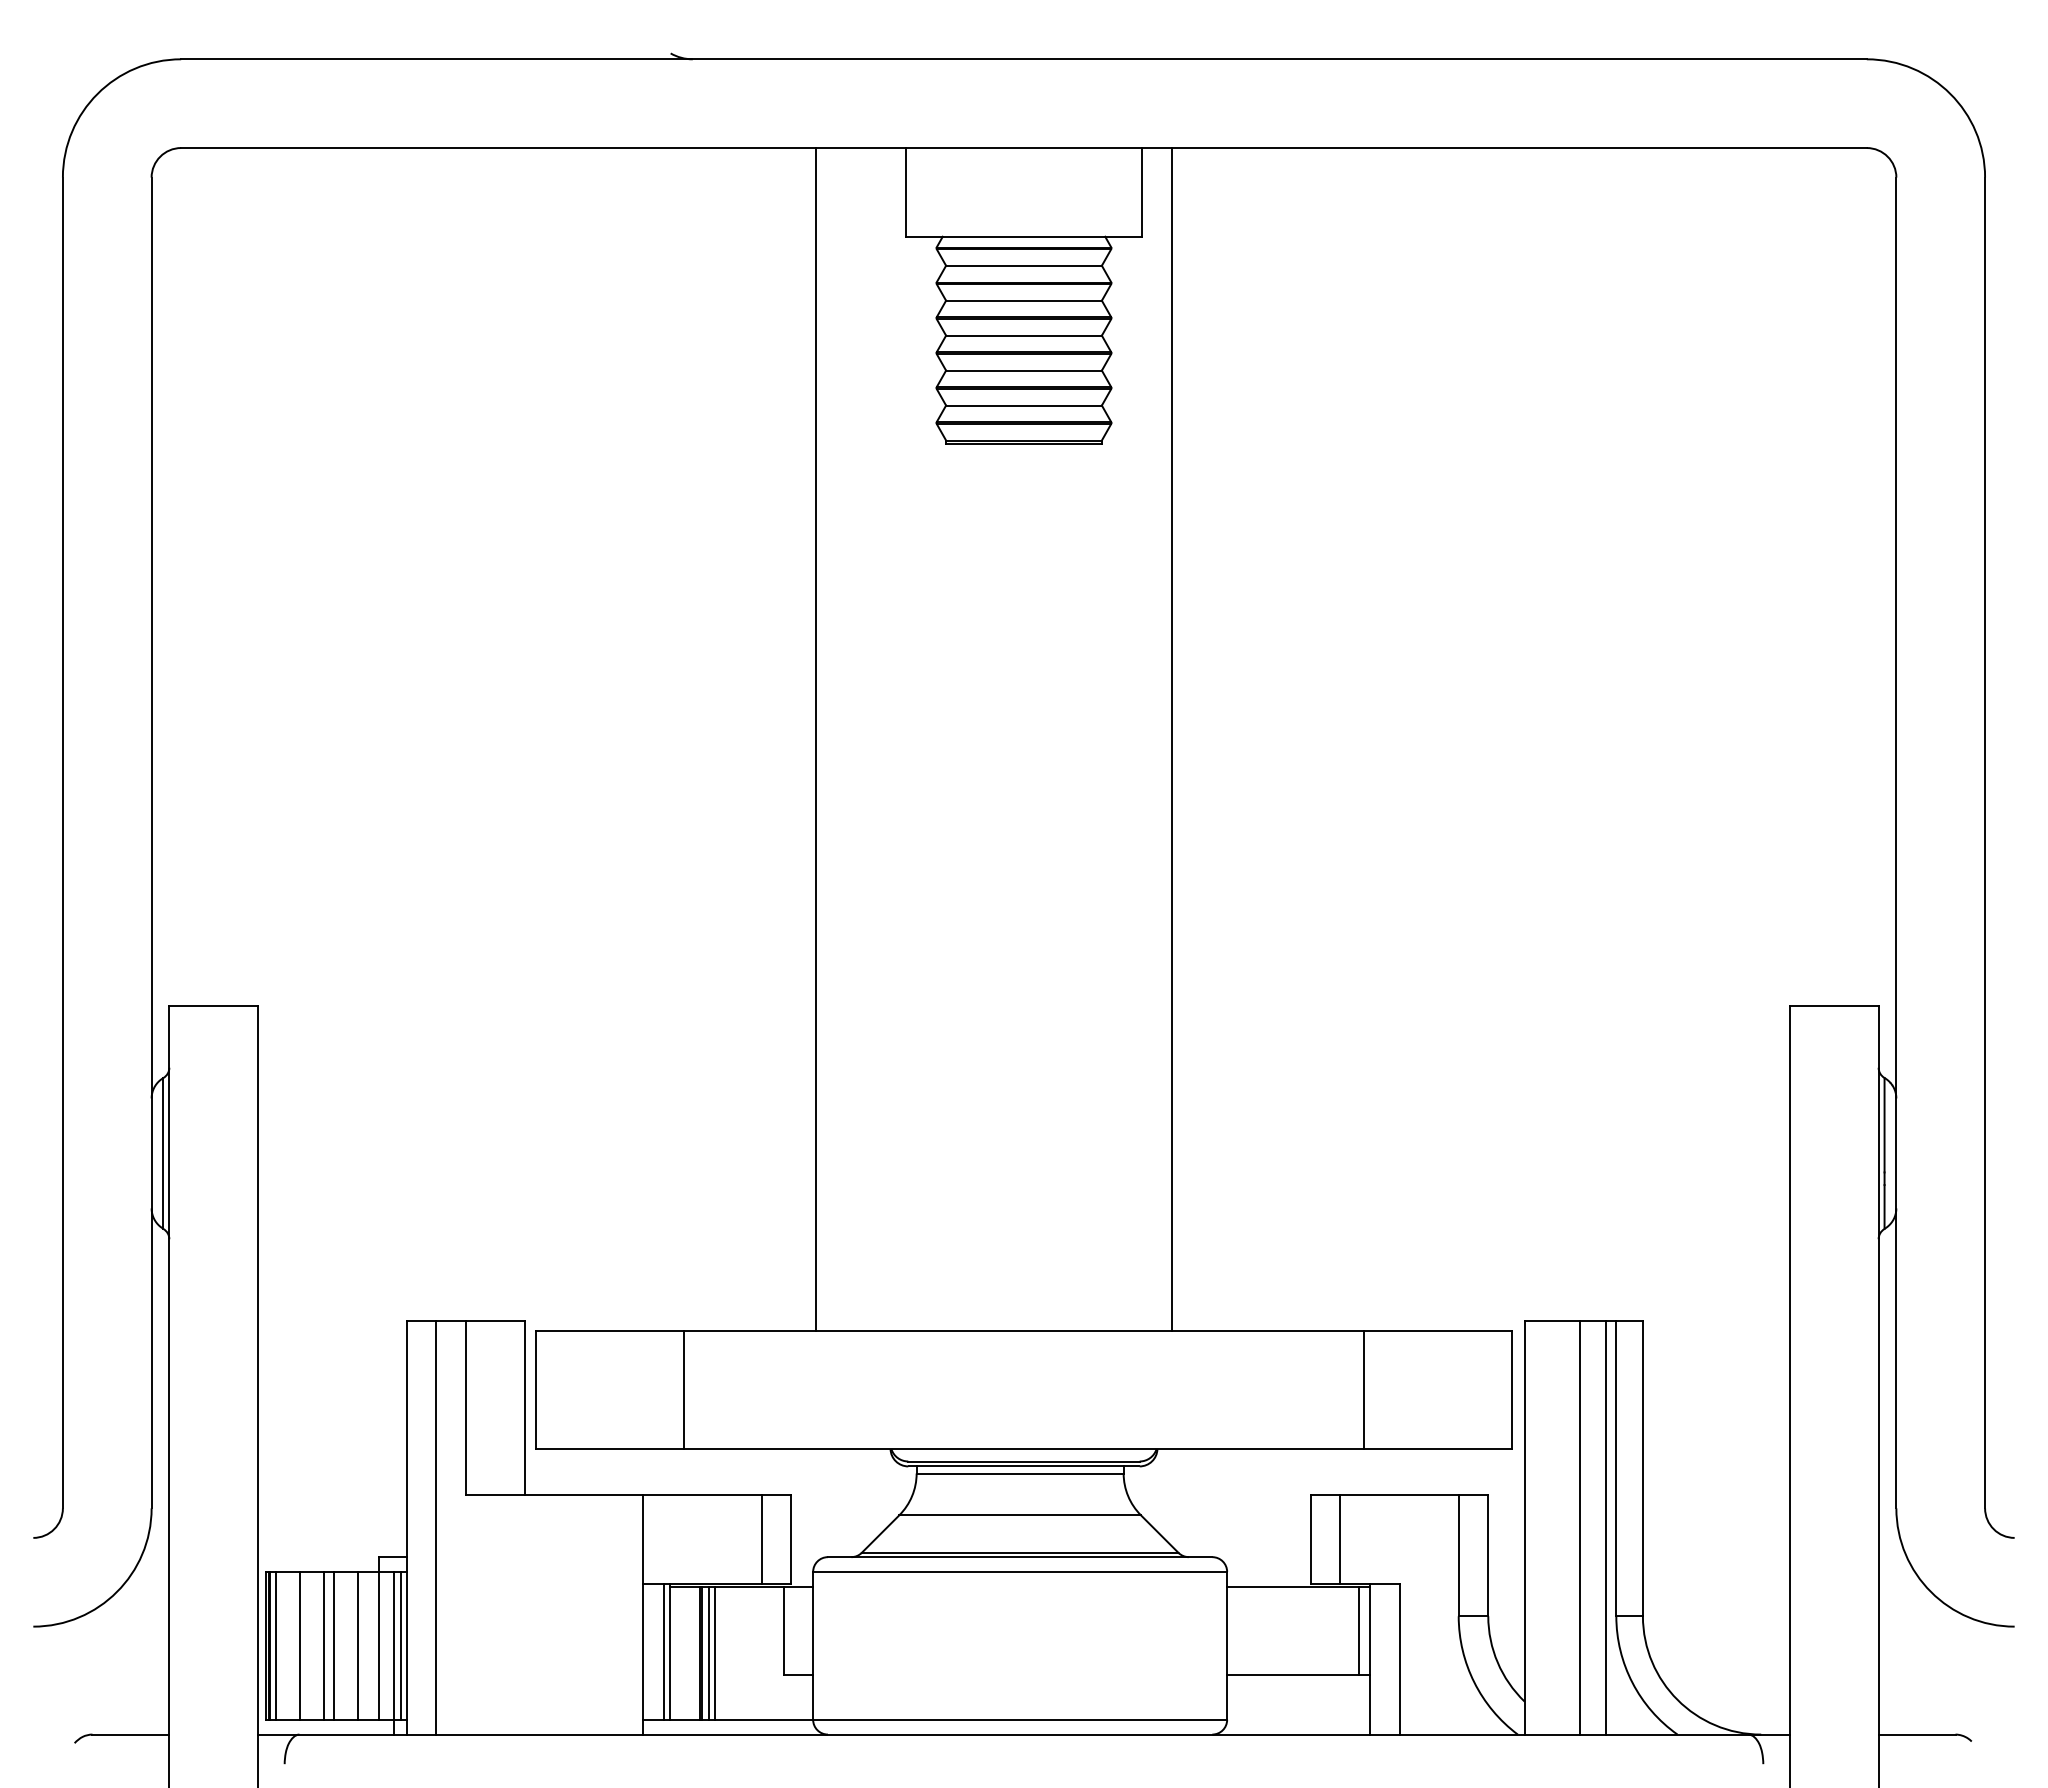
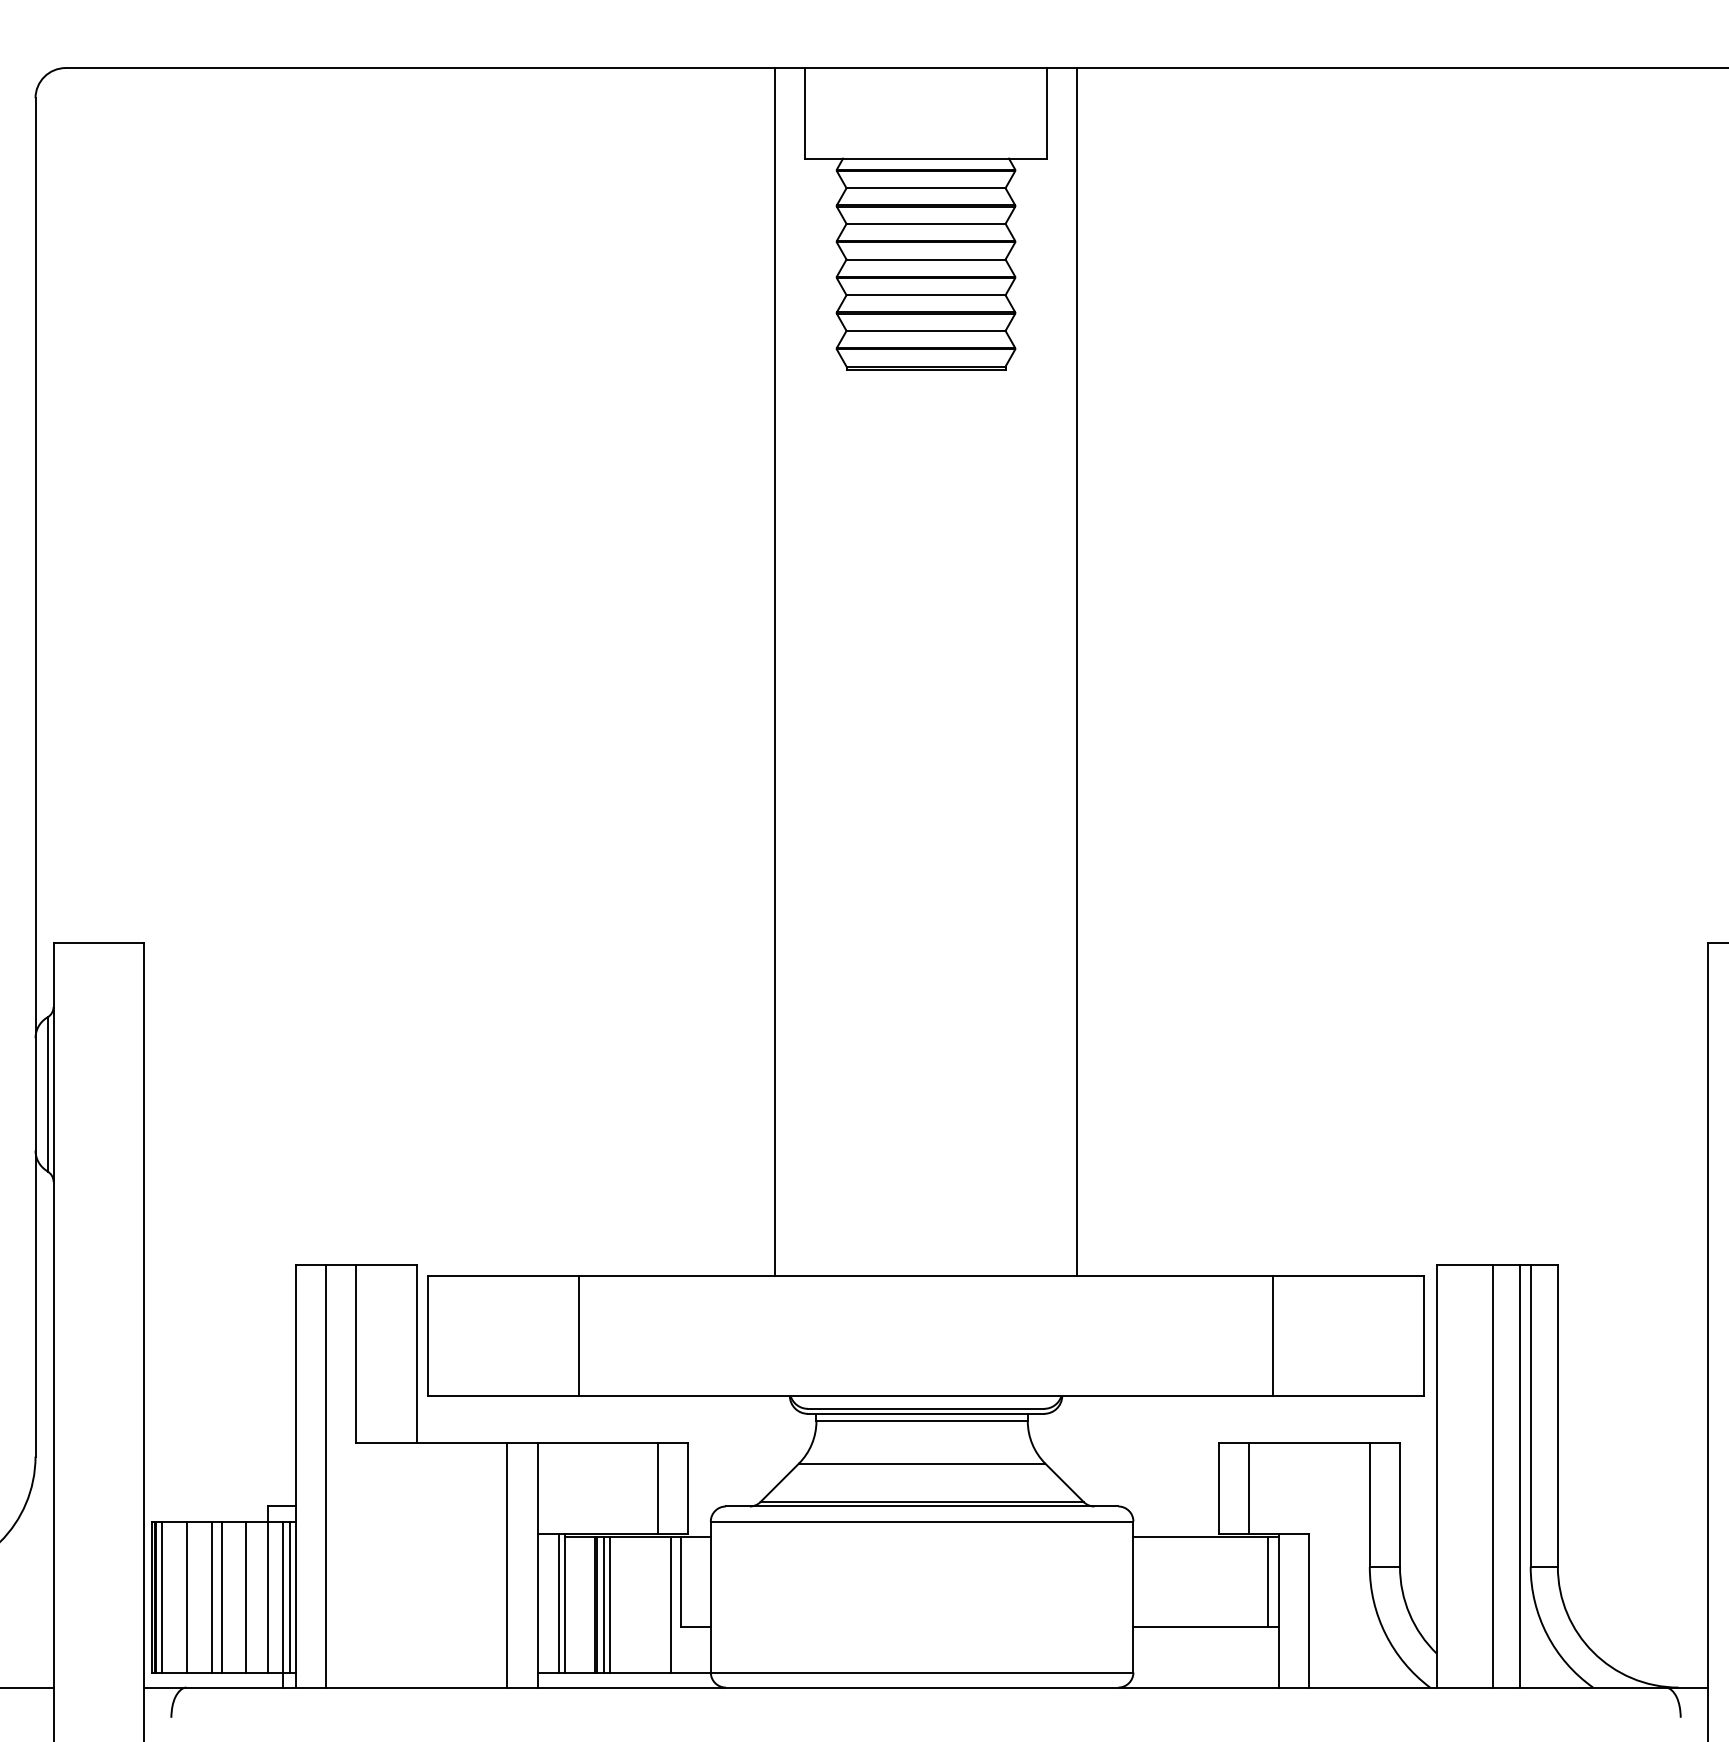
line: (816, 739) -> (775, 671), moved
line: (613, 1614) -> (507, 1565), added
line: (773, 1652) -> (670, 1603), added

